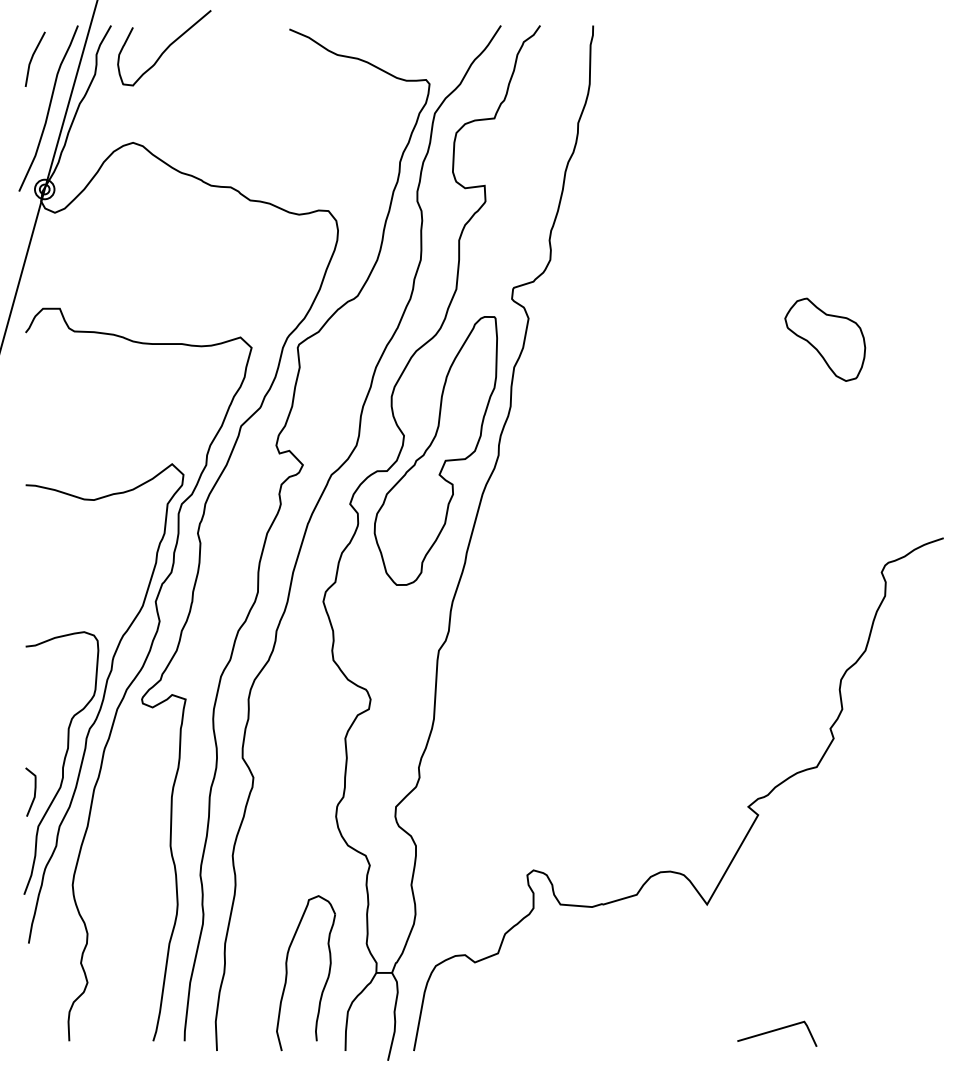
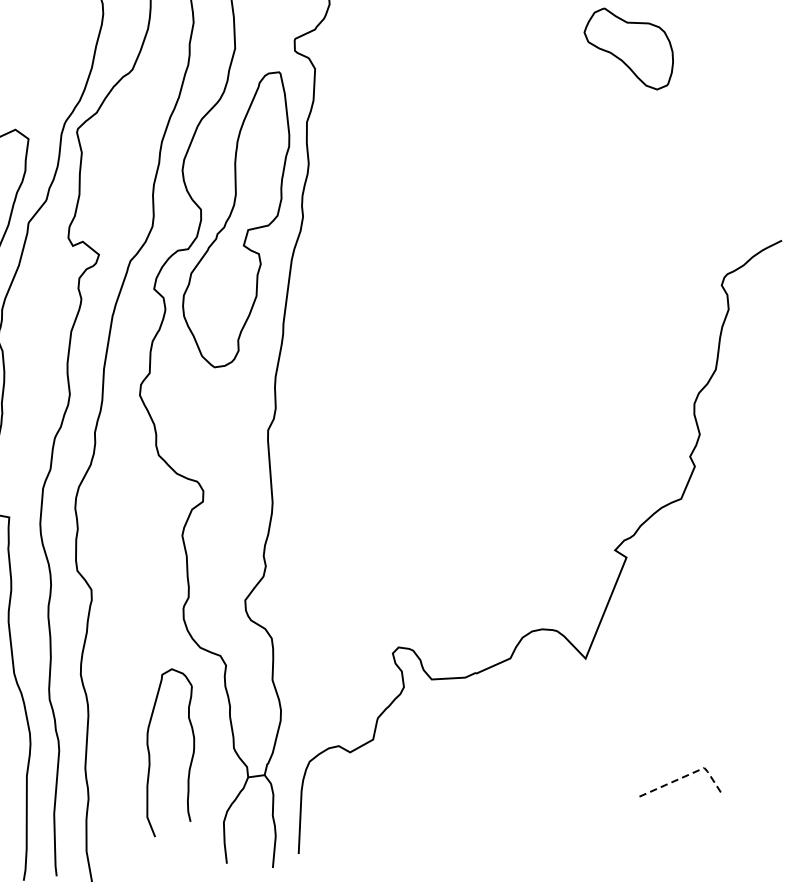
part: (287, 973) -> (150, 754), moved
line: (785, 1027) -> (685, 776), solid -> dashed

